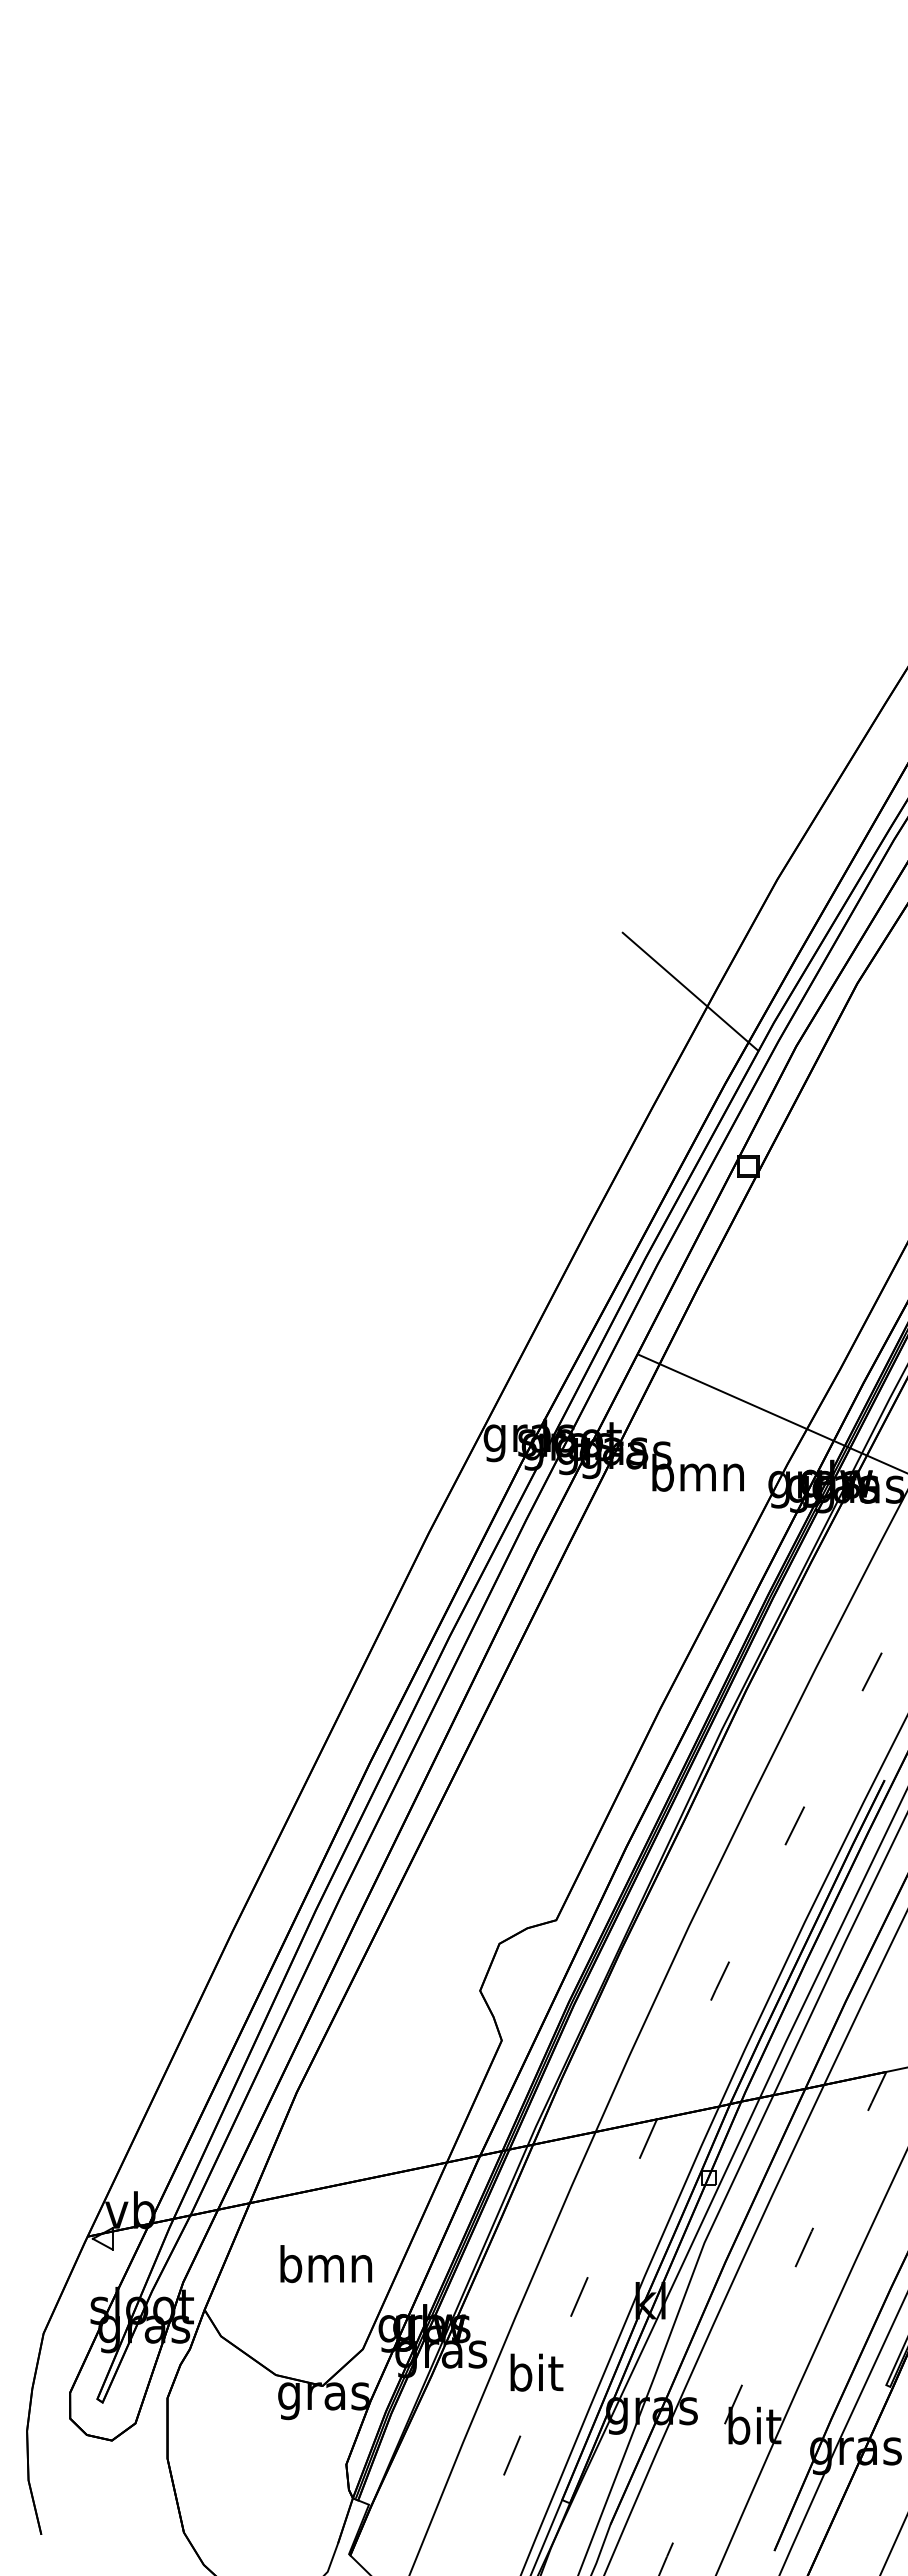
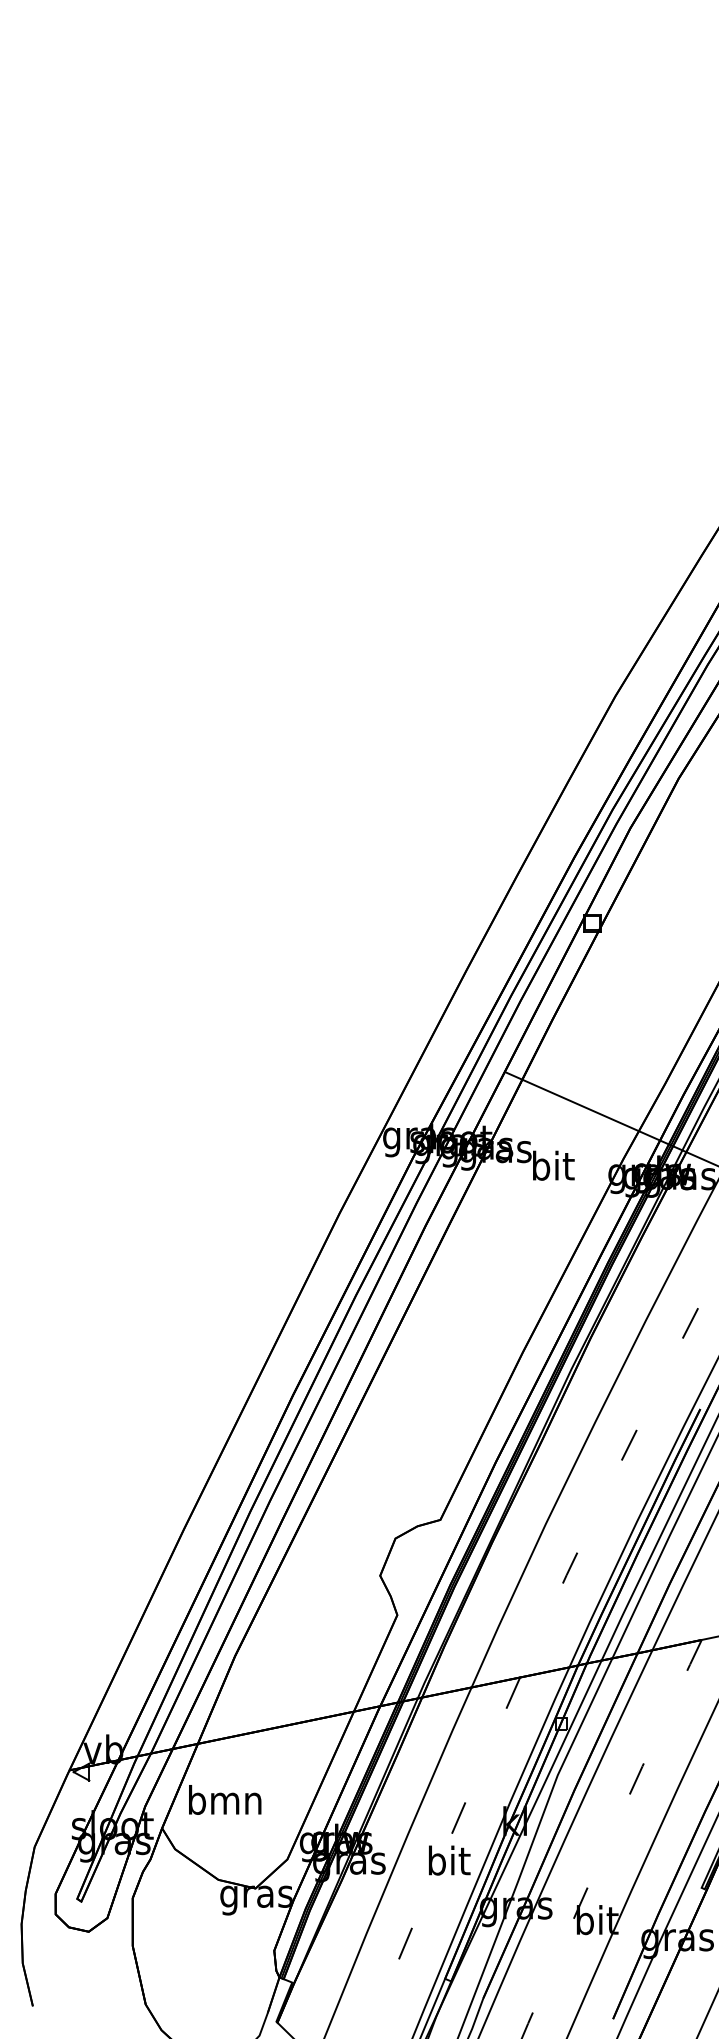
line: (689, 991) -> (545, 784), removed
text: (697, 1472) -> (552, 1165), bmn -> bit
text: (326, 2264) -> (225, 1800), moved
text: (536, 2372) -> (449, 1860), moved

